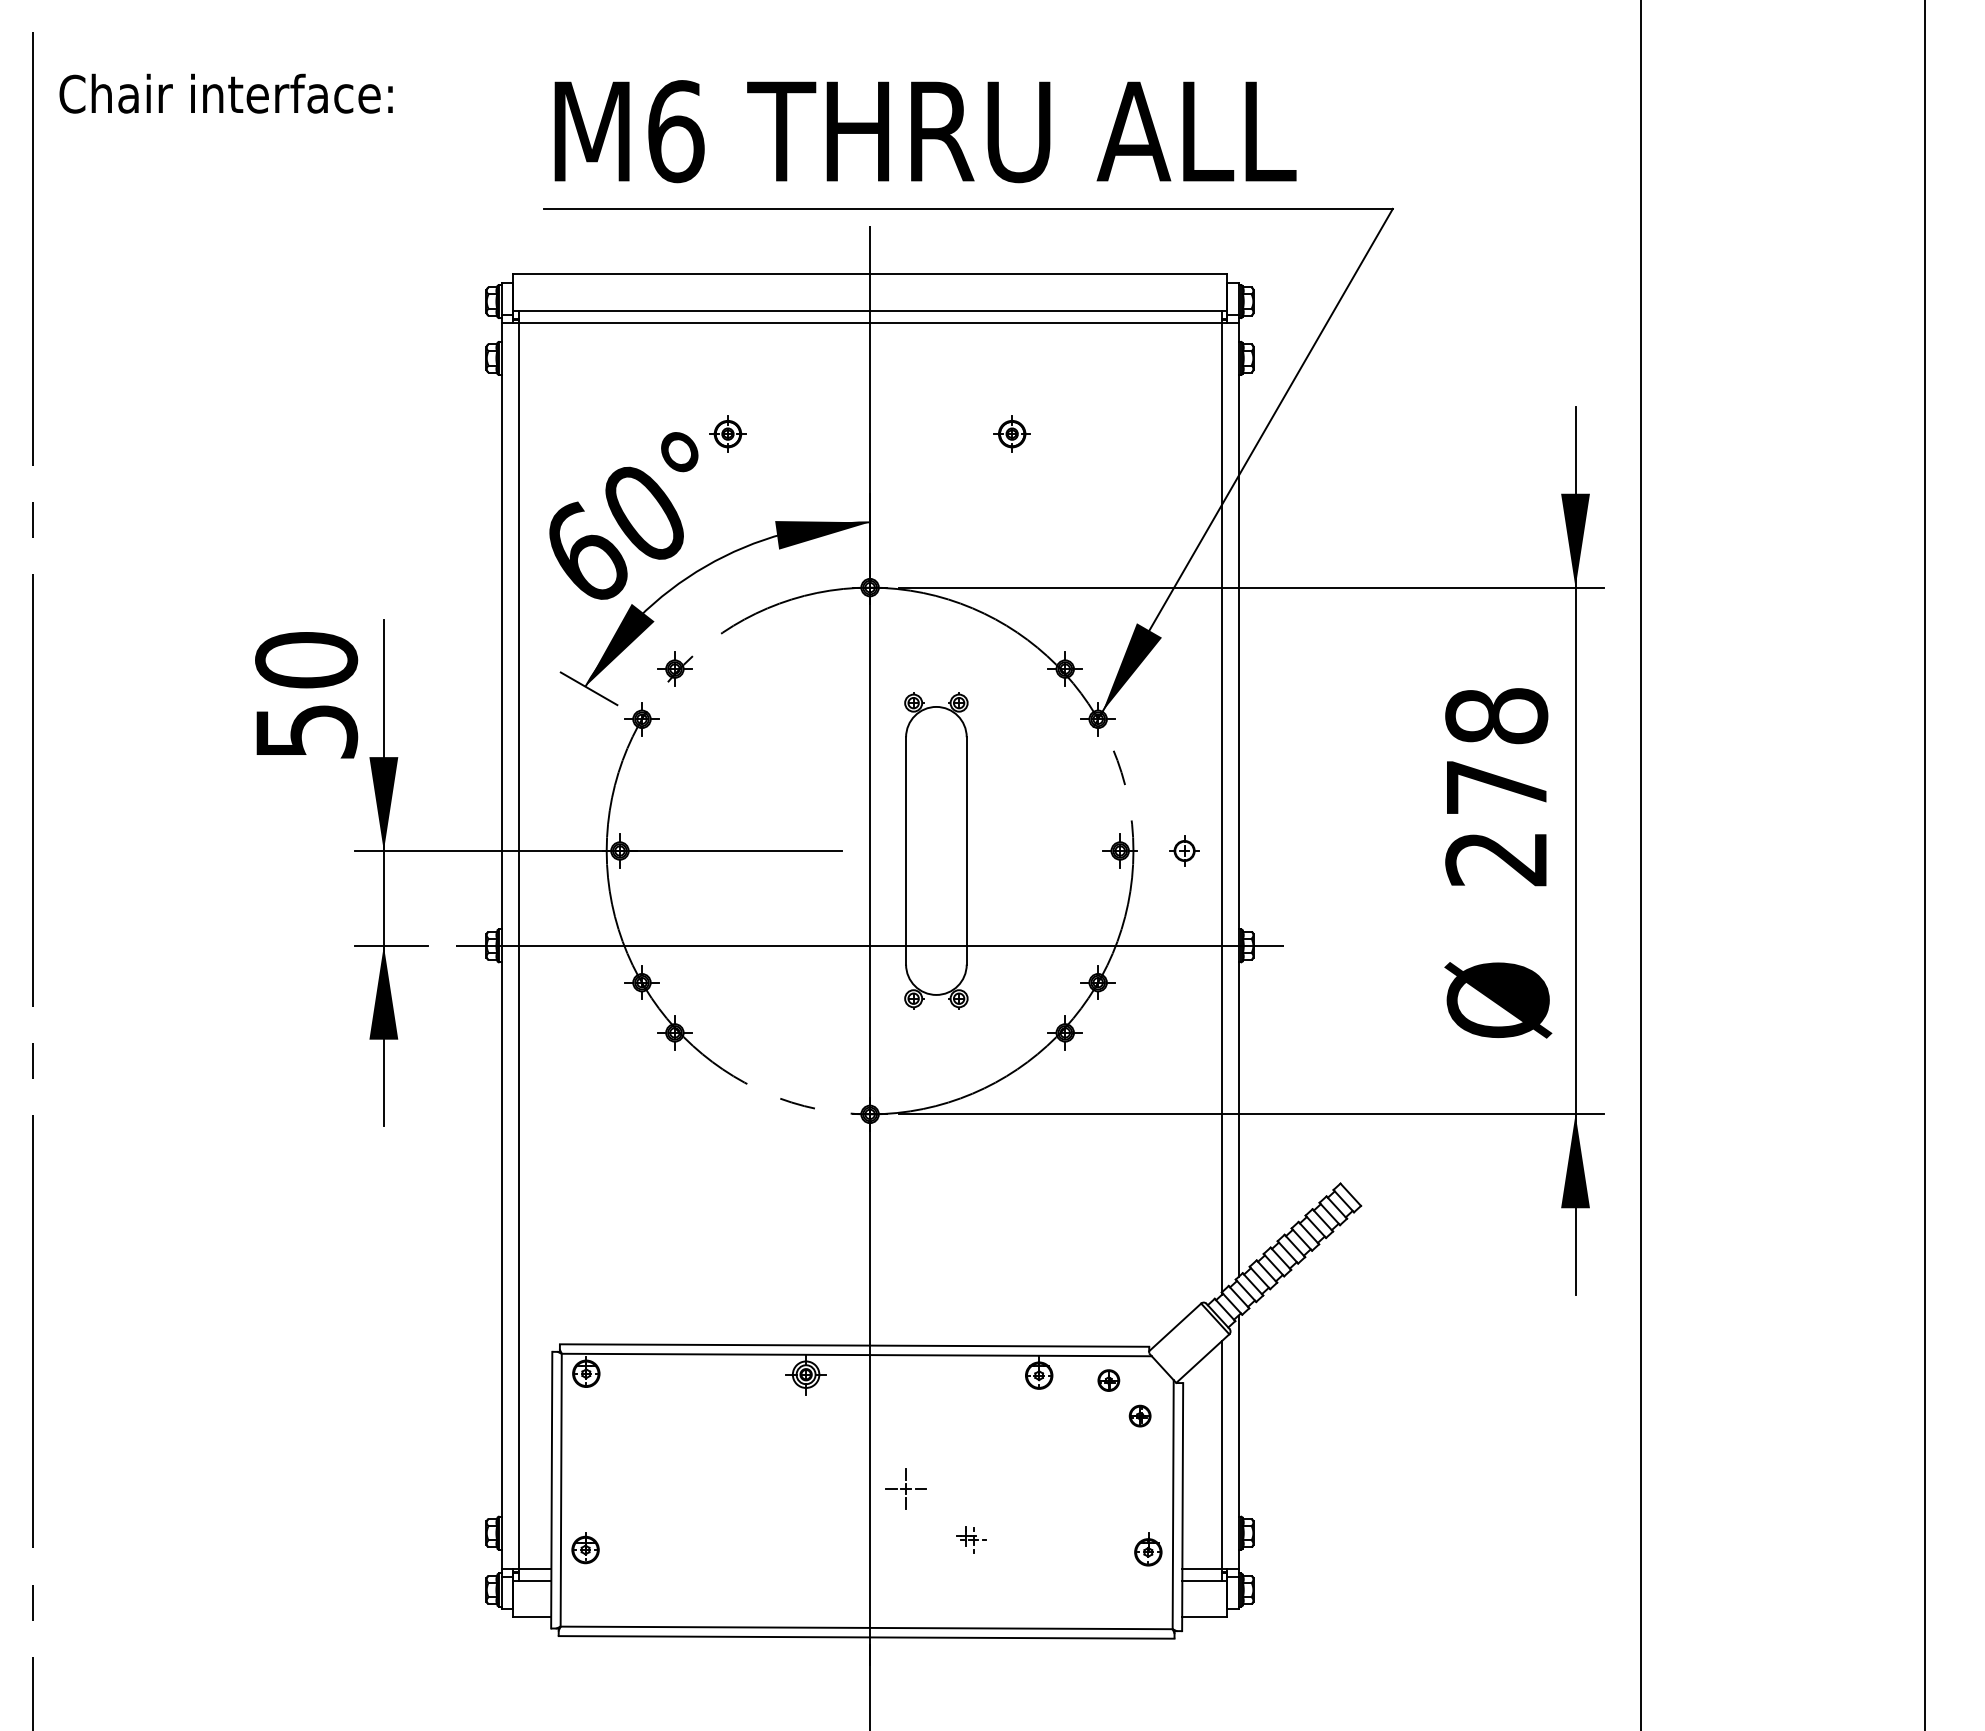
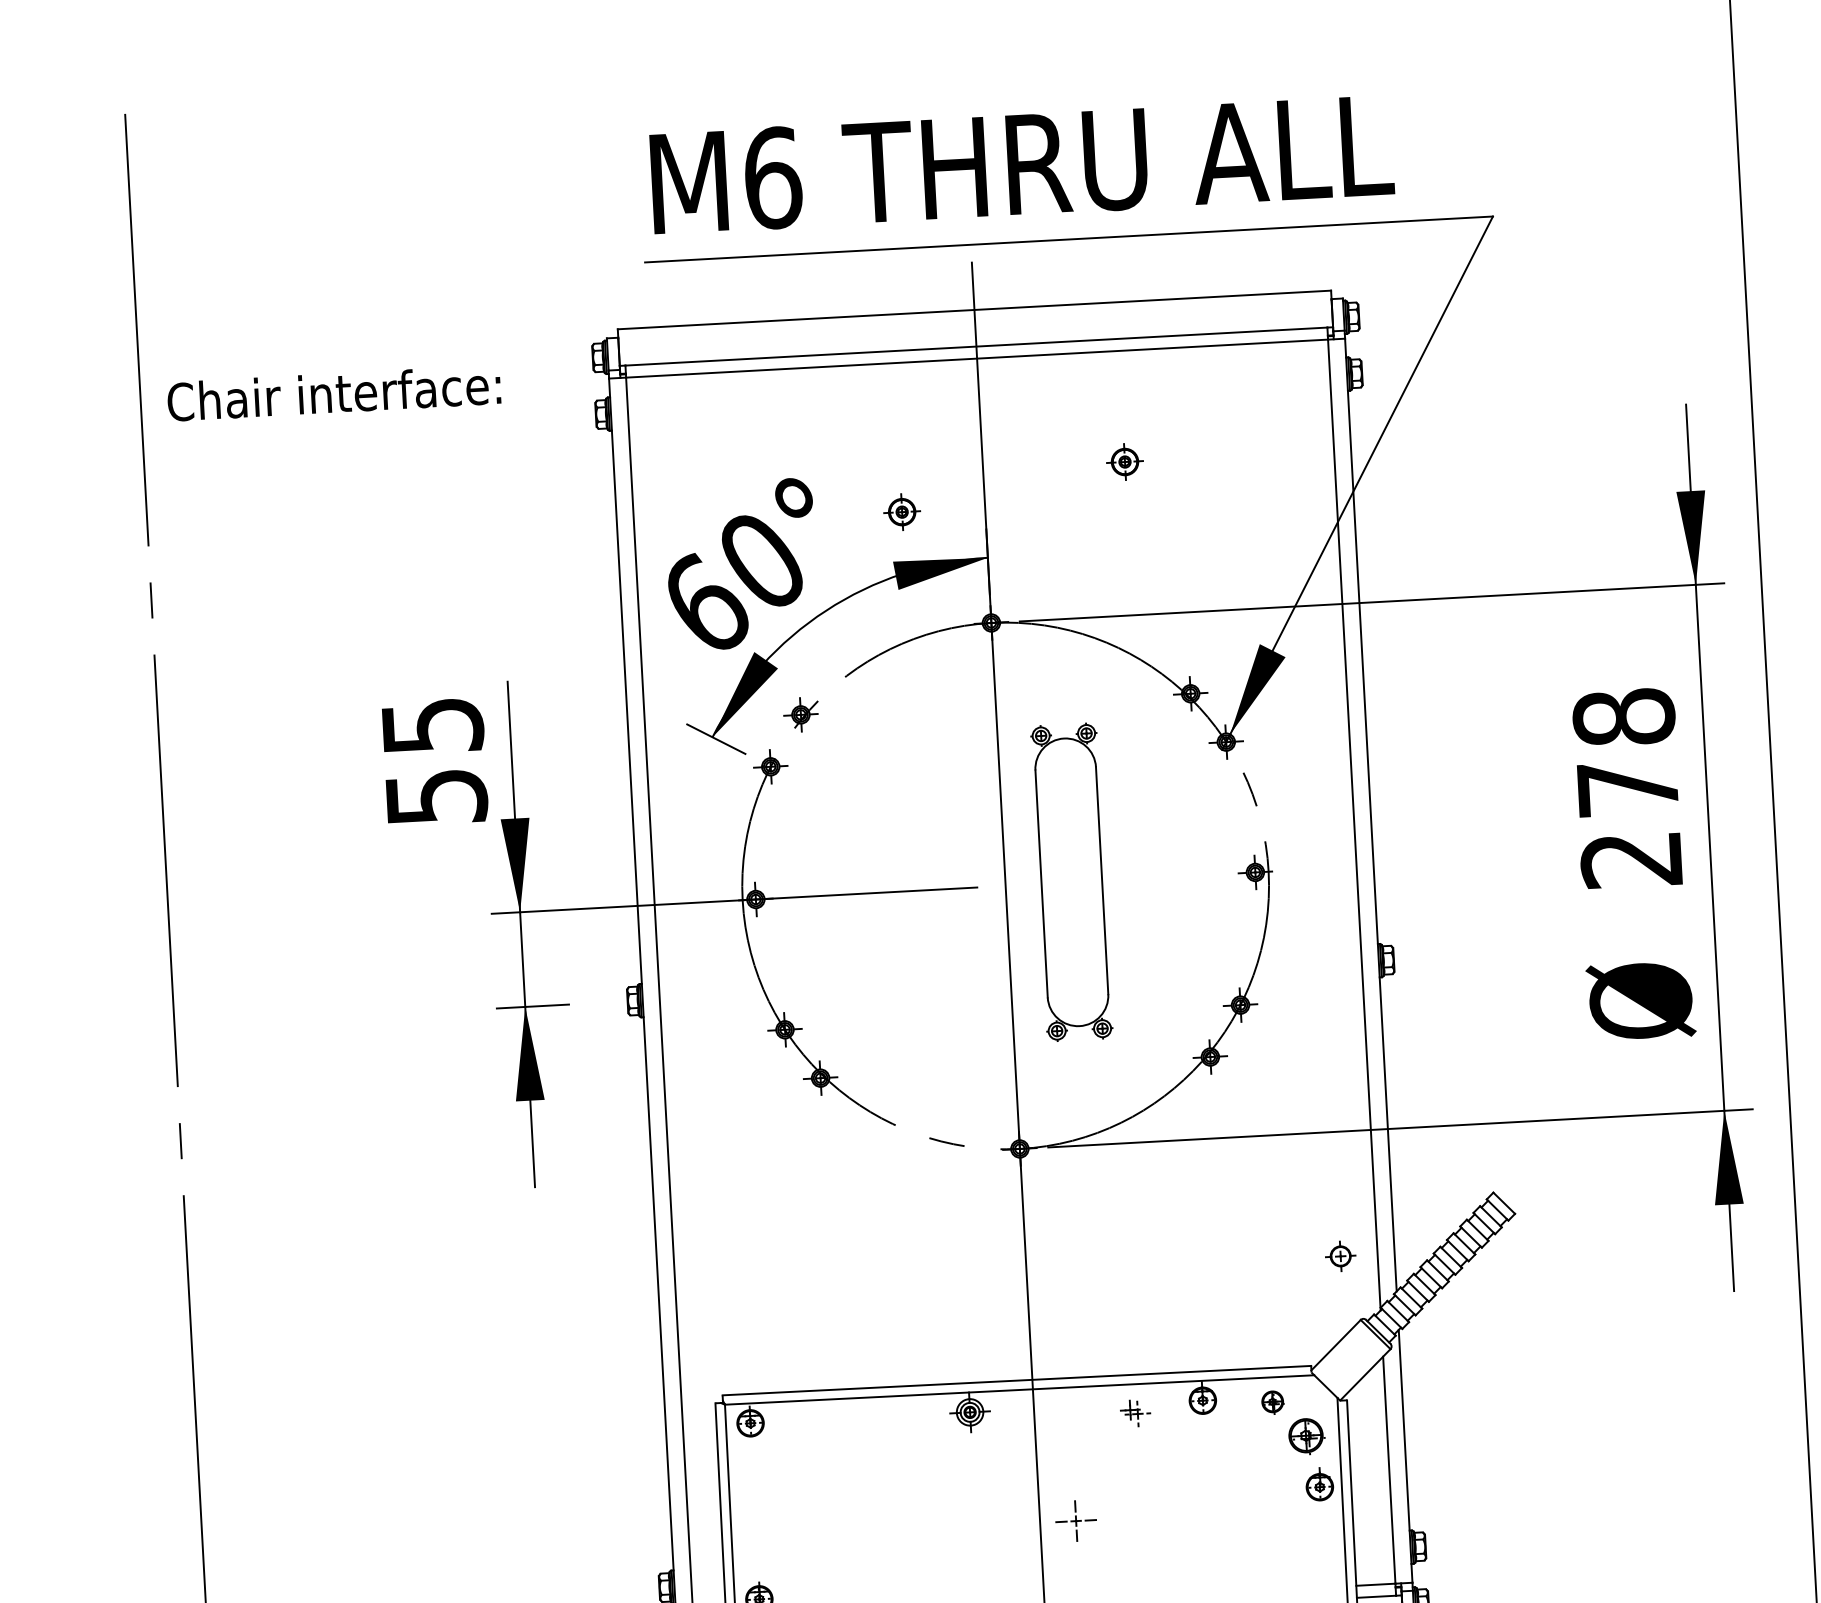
text: (225, 93) -> (333, 393), moved
part: (727, 433) -> (901, 511), moved
text: (306, 660) -> (432, 726), 50 -> 55
part: (1184, 850) -> (1340, 1255), moved
line: (870, 945) -> (1011, 980), removed
part: (1139, 1415) -> (1305, 1435), size x1.6
part: (971, 1539) -> (1135, 1413), moved
part: (1148, 1549) -> (1319, 1484), moved

